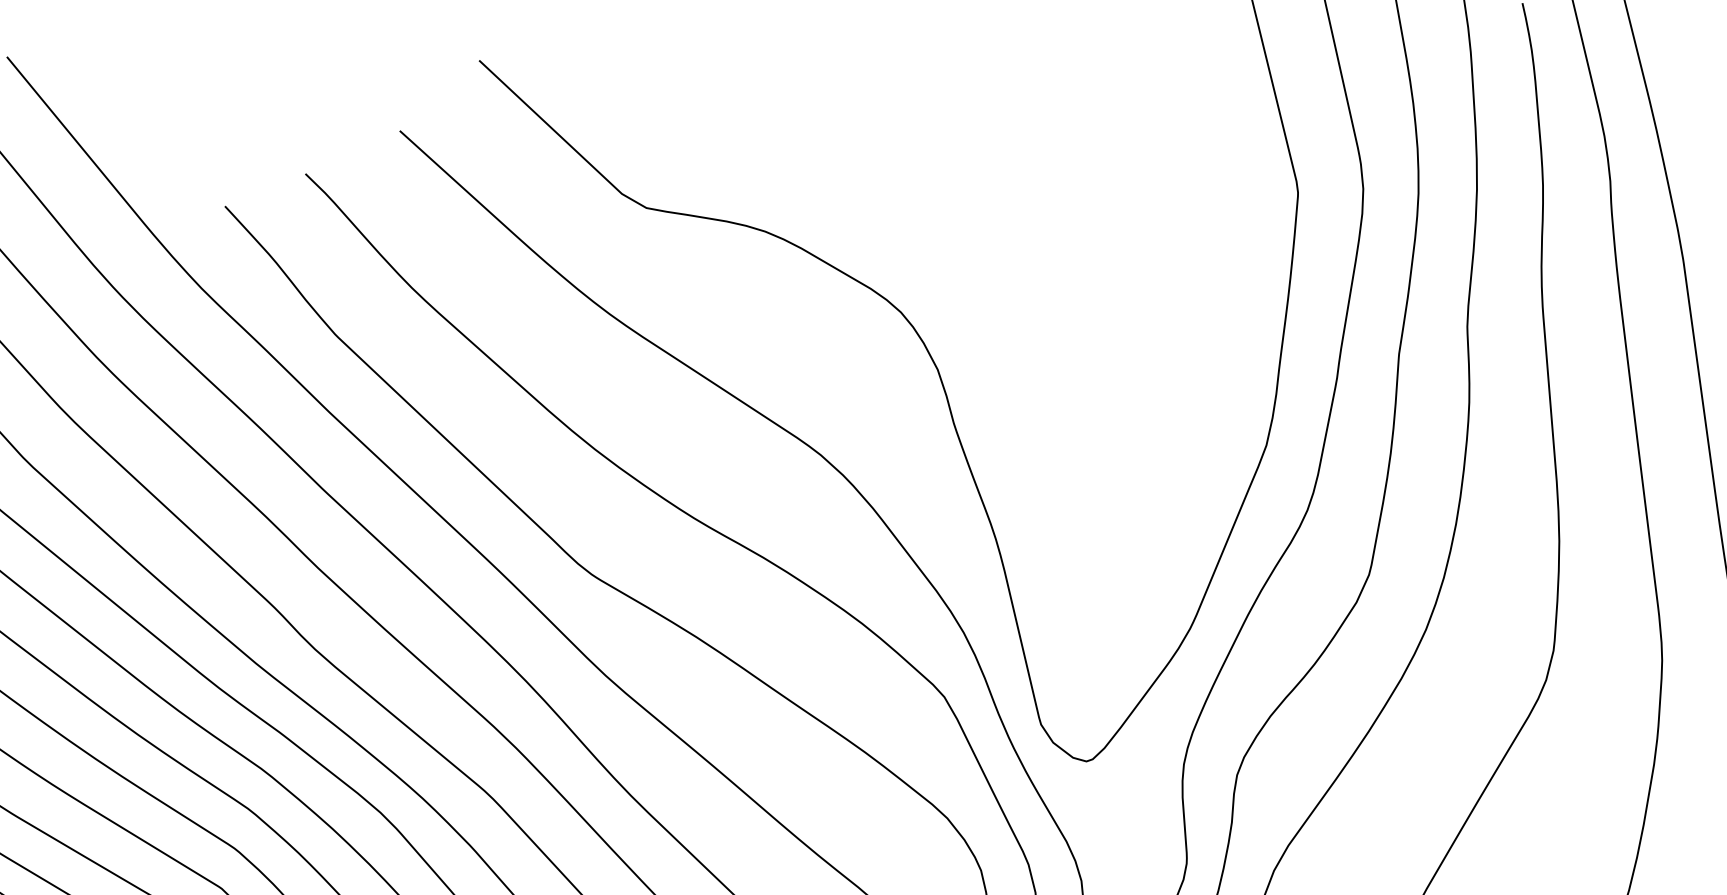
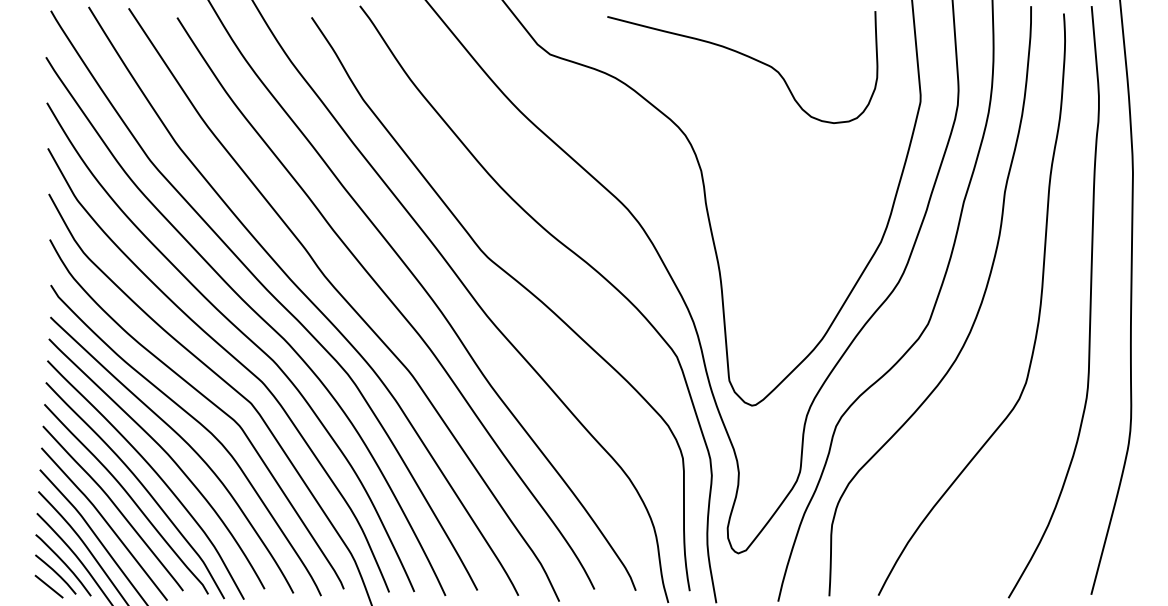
curve: (987, 161) -> (747, 57), added

